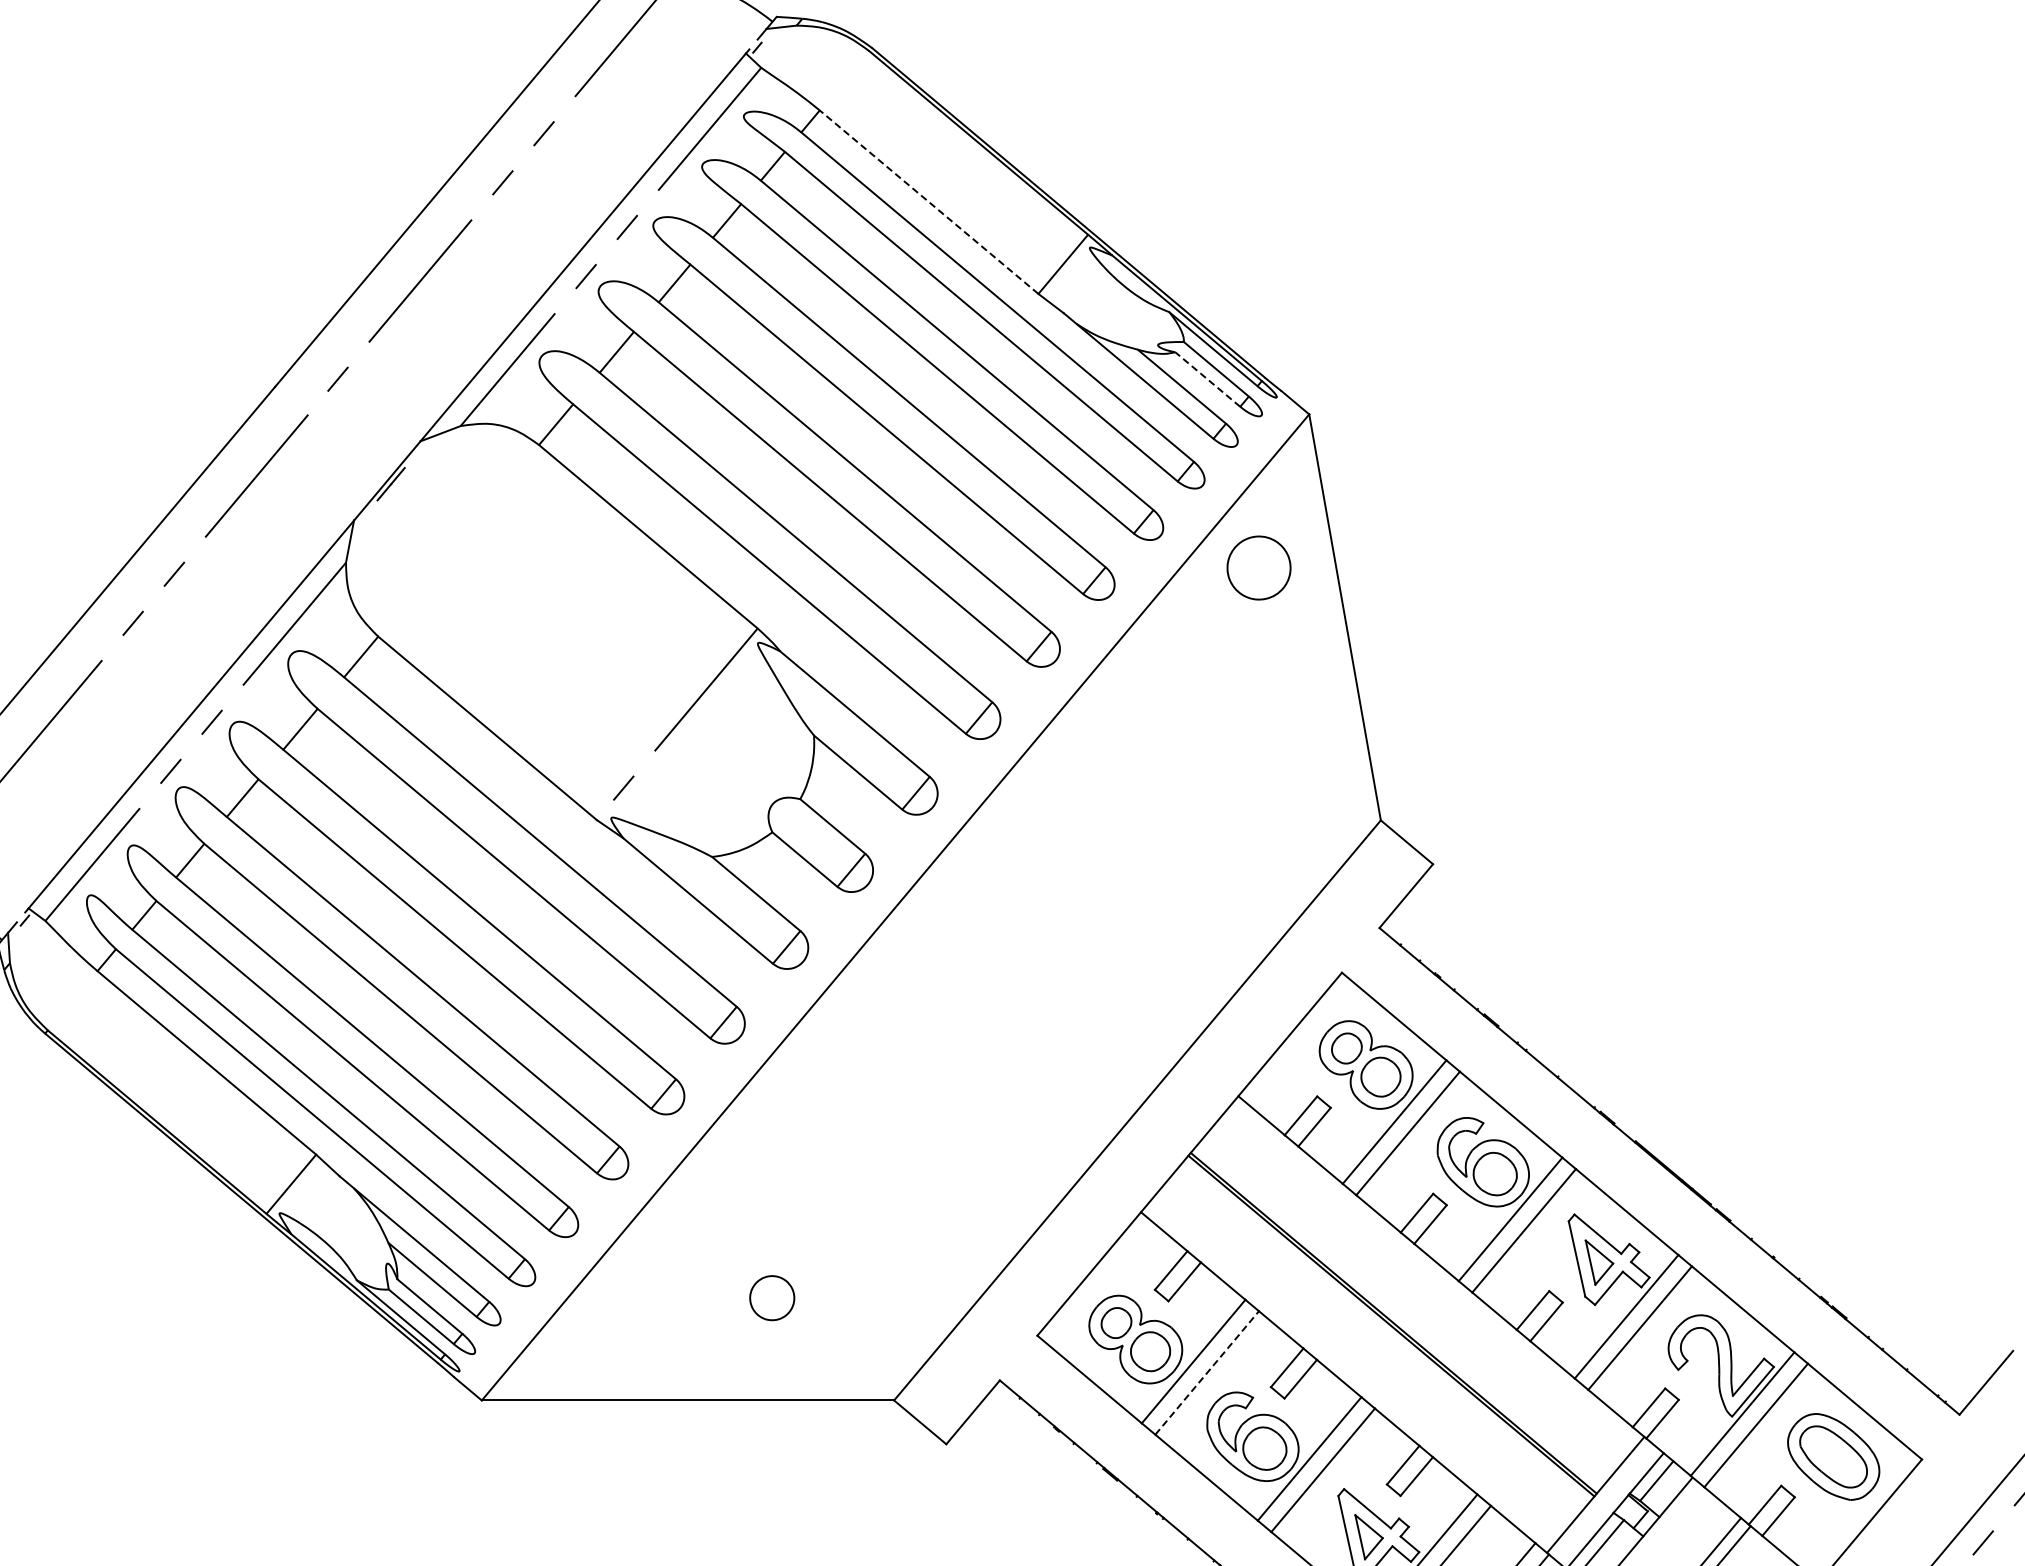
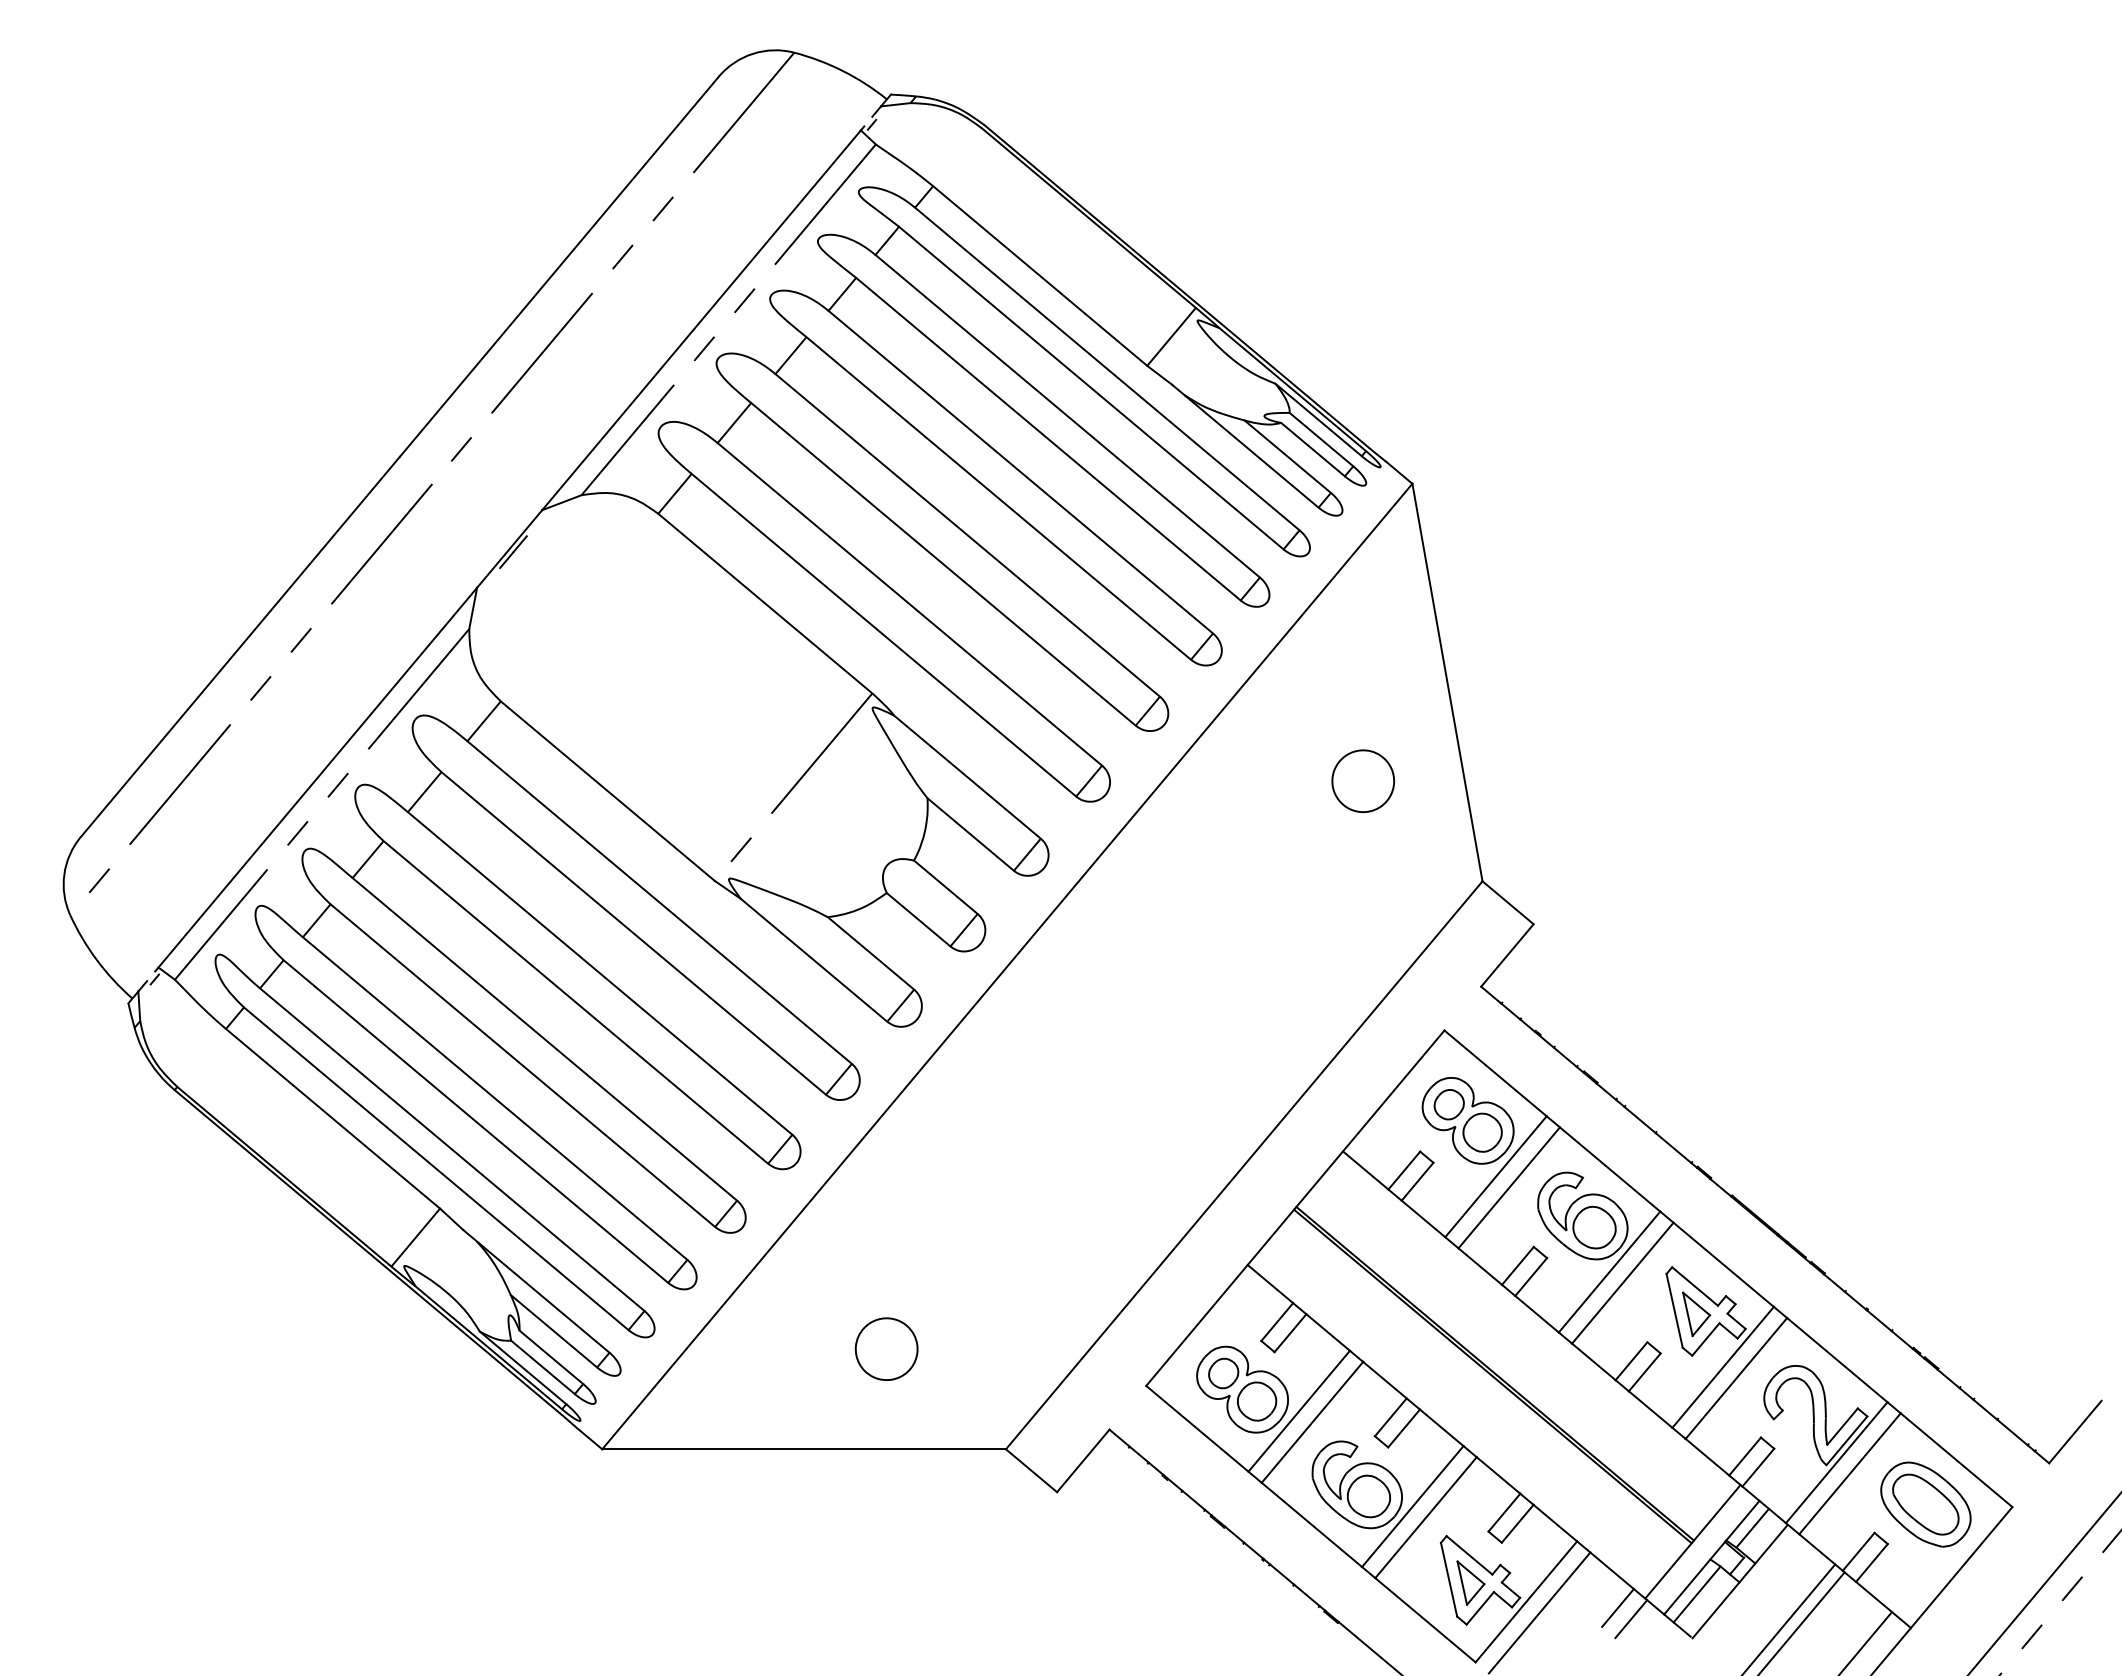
line: (929, 202) -> (1040, 276), dashed -> solid
line: (1208, 379) -> (1313, 449), dashed -> solid
part: (1259, 568) -> (1363, 781), moved
part: (772, 1297) -> (886, 1348), size x1.43
line: (1207, 1373) -> (1312, 1422), dashed -> solid

